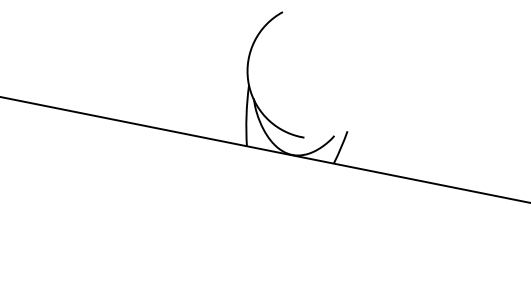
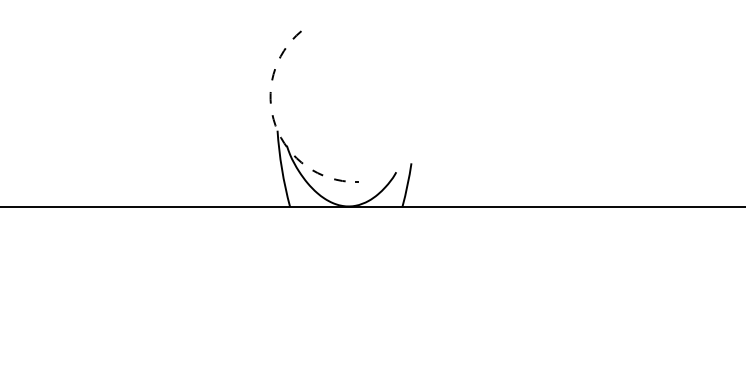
arc: (248, 81) -> (275, 125), solid -> dashed

